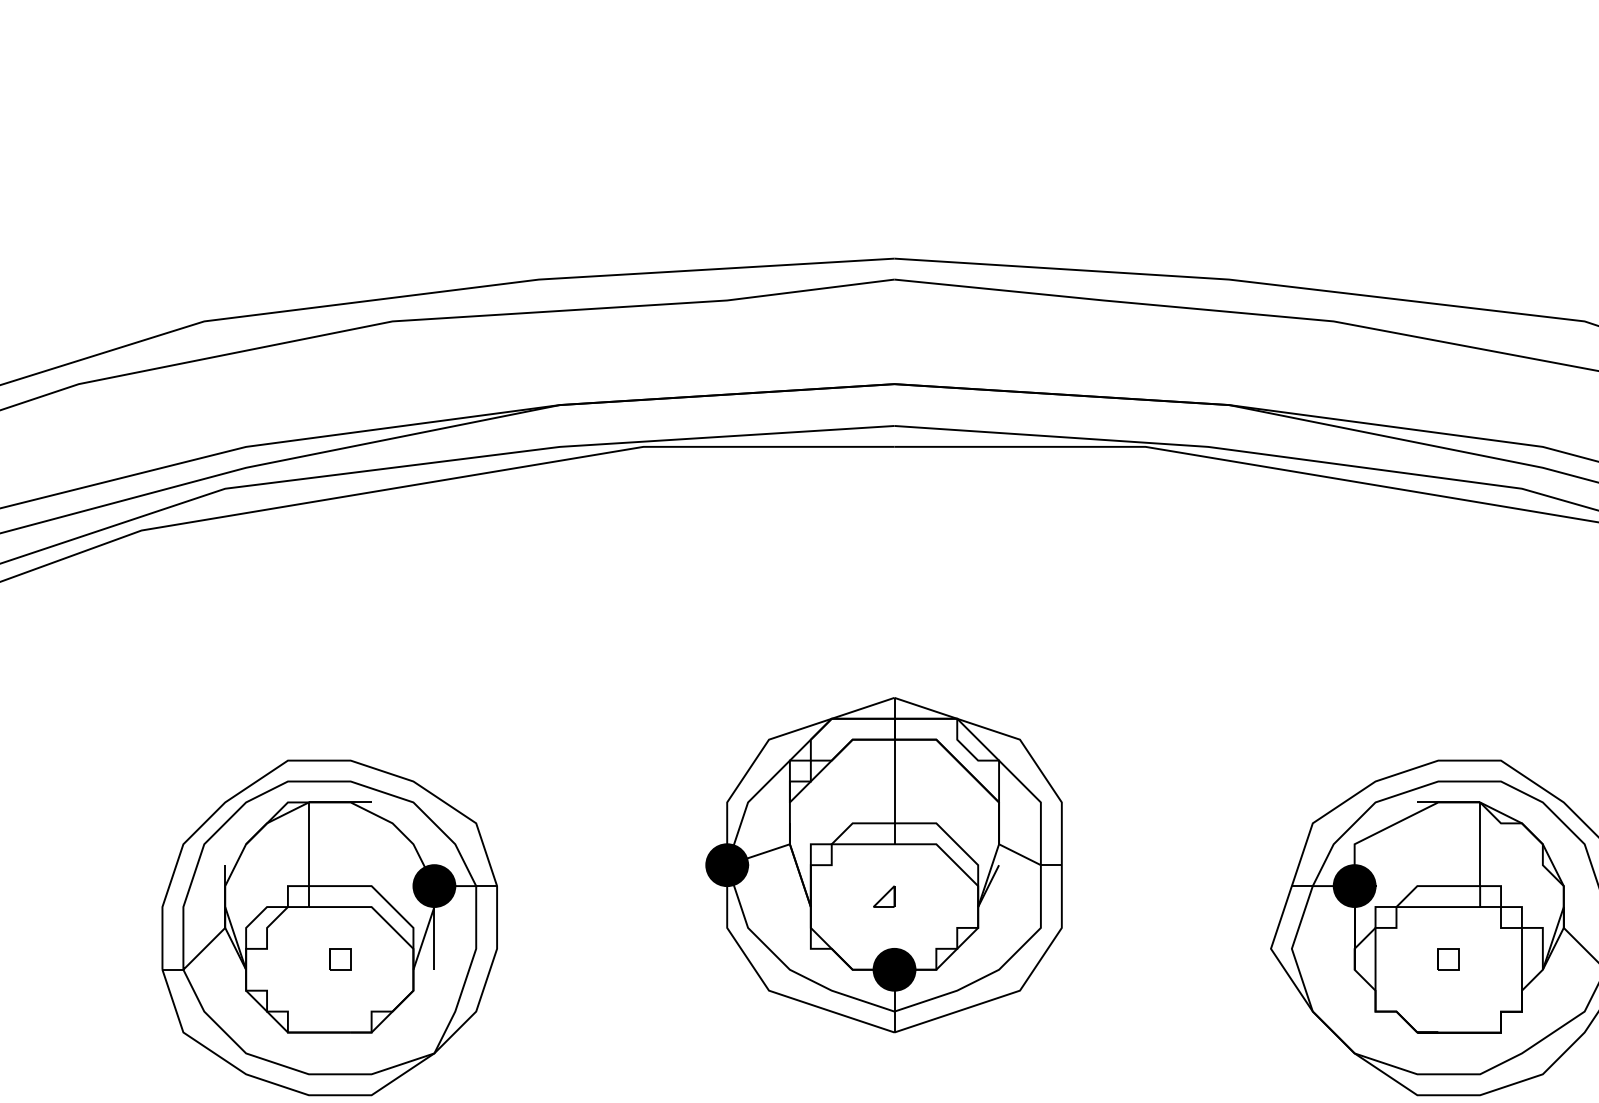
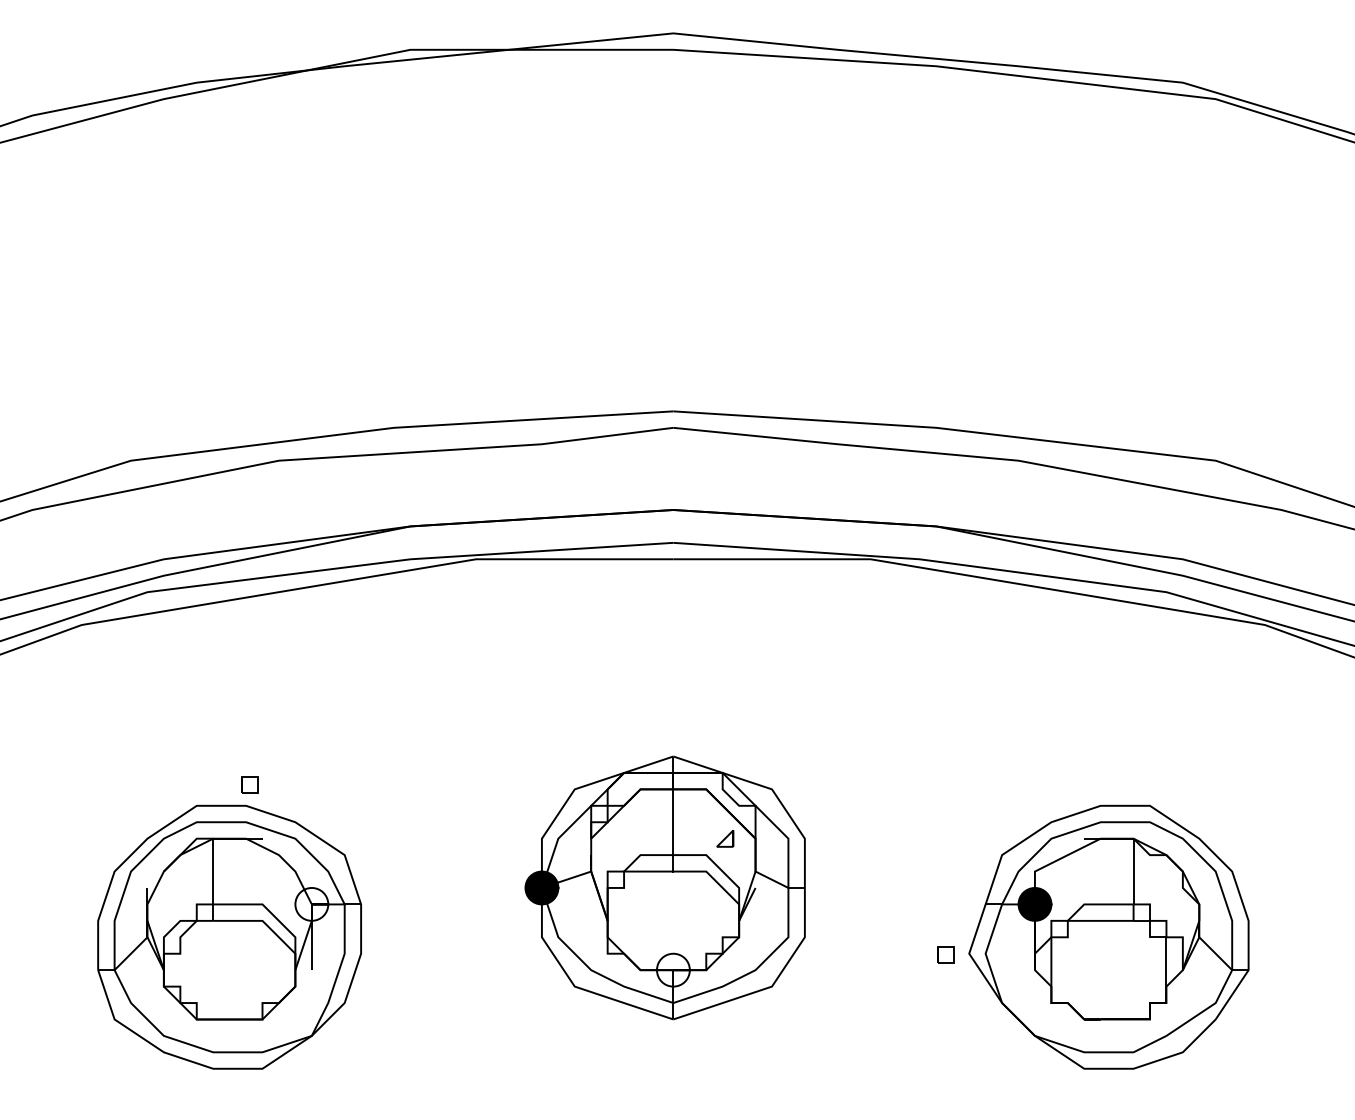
fill: (433, 884) -> (311, 903), removed
part: (884, 896) -> (725, 838), moved
part: (339, 958) -> (249, 784), moved
part: (1448, 958) -> (945, 954), moved
fill: (893, 968) -> (672, 969), removed

